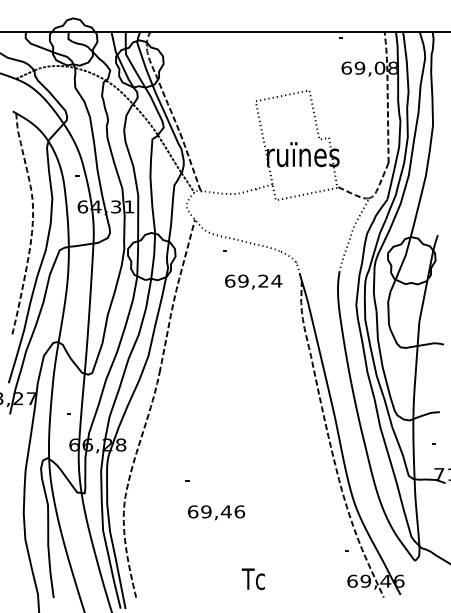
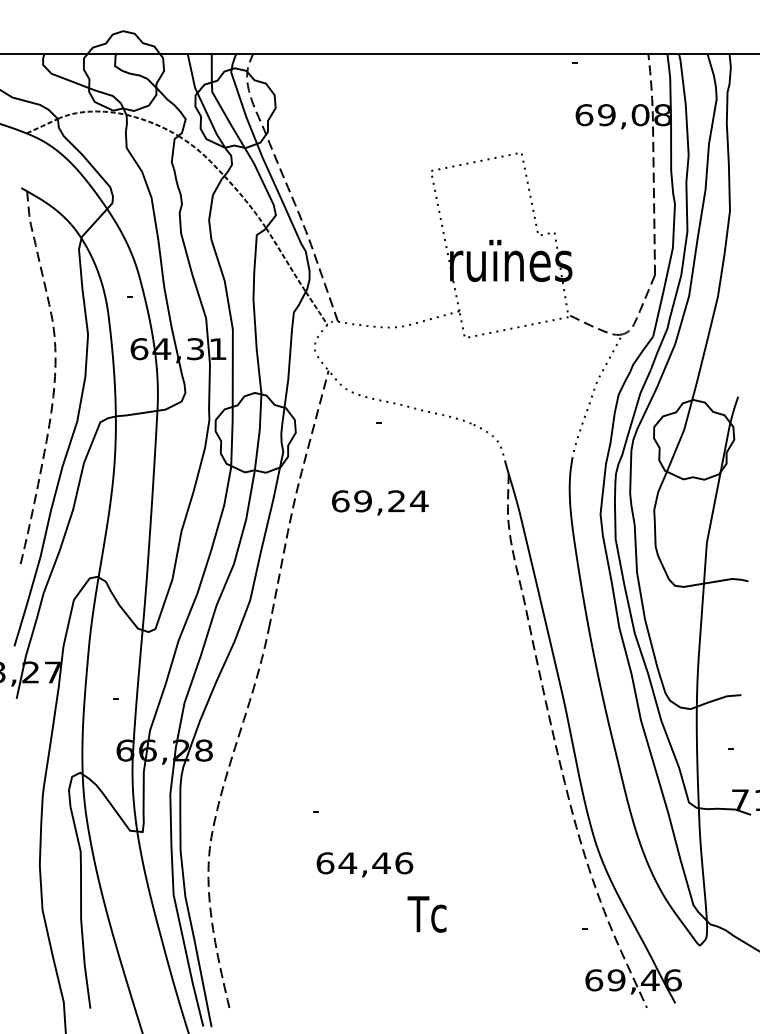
text: (253, 281) -> (380, 501), moved
text: (205, 511) -> (346, 862), 69,46 -> 64,46
text: (252, 578) -> (425, 913), moved

